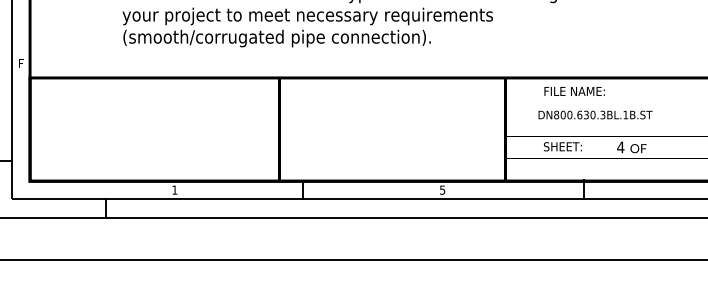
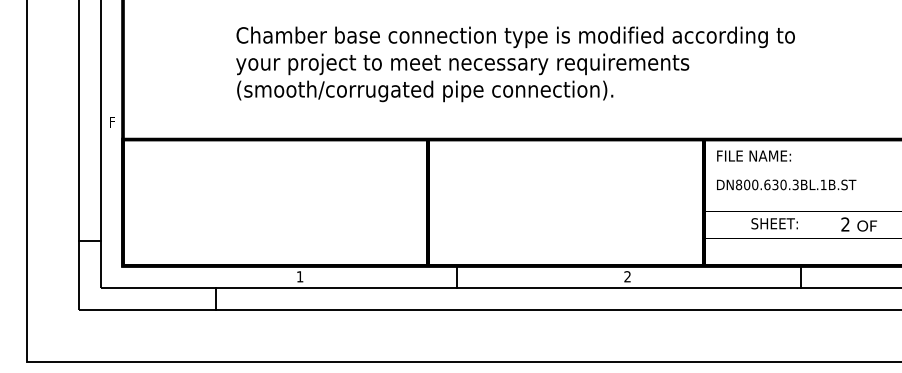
text: (574, 90) -> (753, 155), moved
text: (595, 114) -> (786, 184), moved
text: (620, 147) -> (845, 224), 4 -> 2
text: (442, 189) -> (627, 276), 5 -> 2

